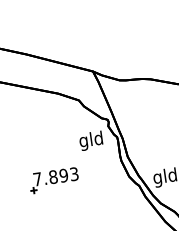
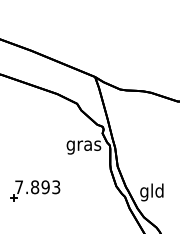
text: (91, 140) -> (83, 145), gld -> gras
part: (54, 180) -> (35, 190), moved

